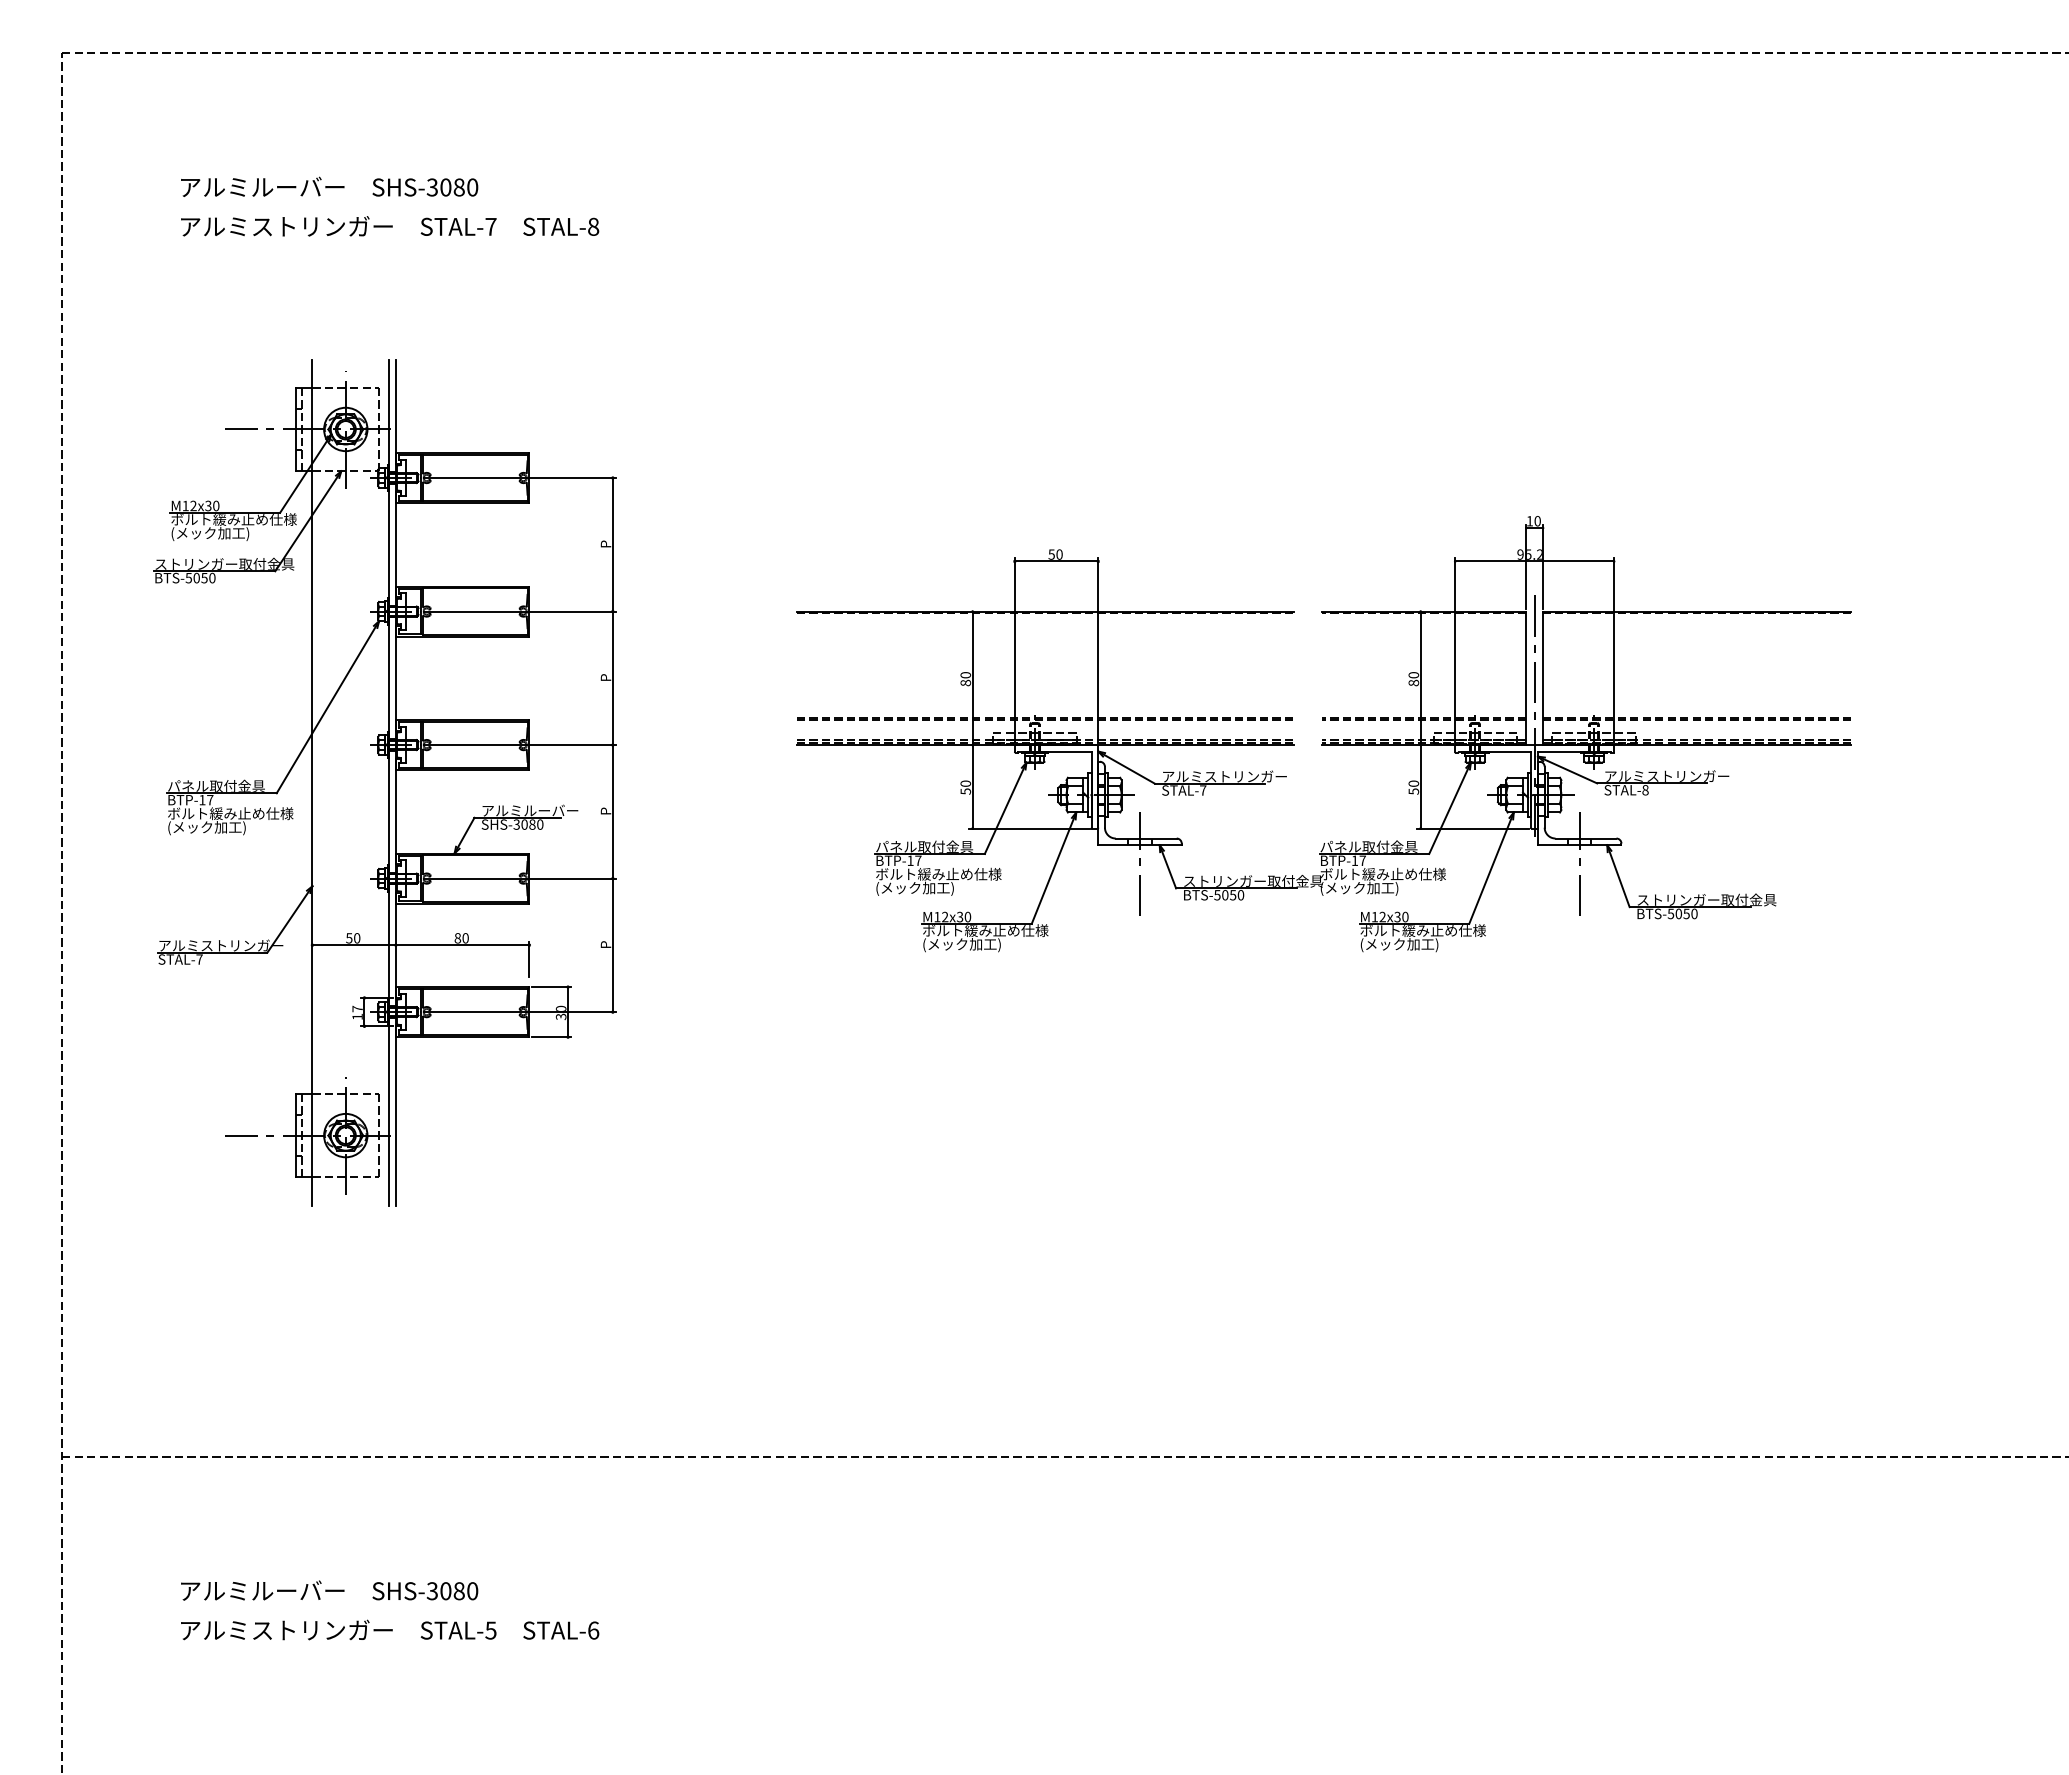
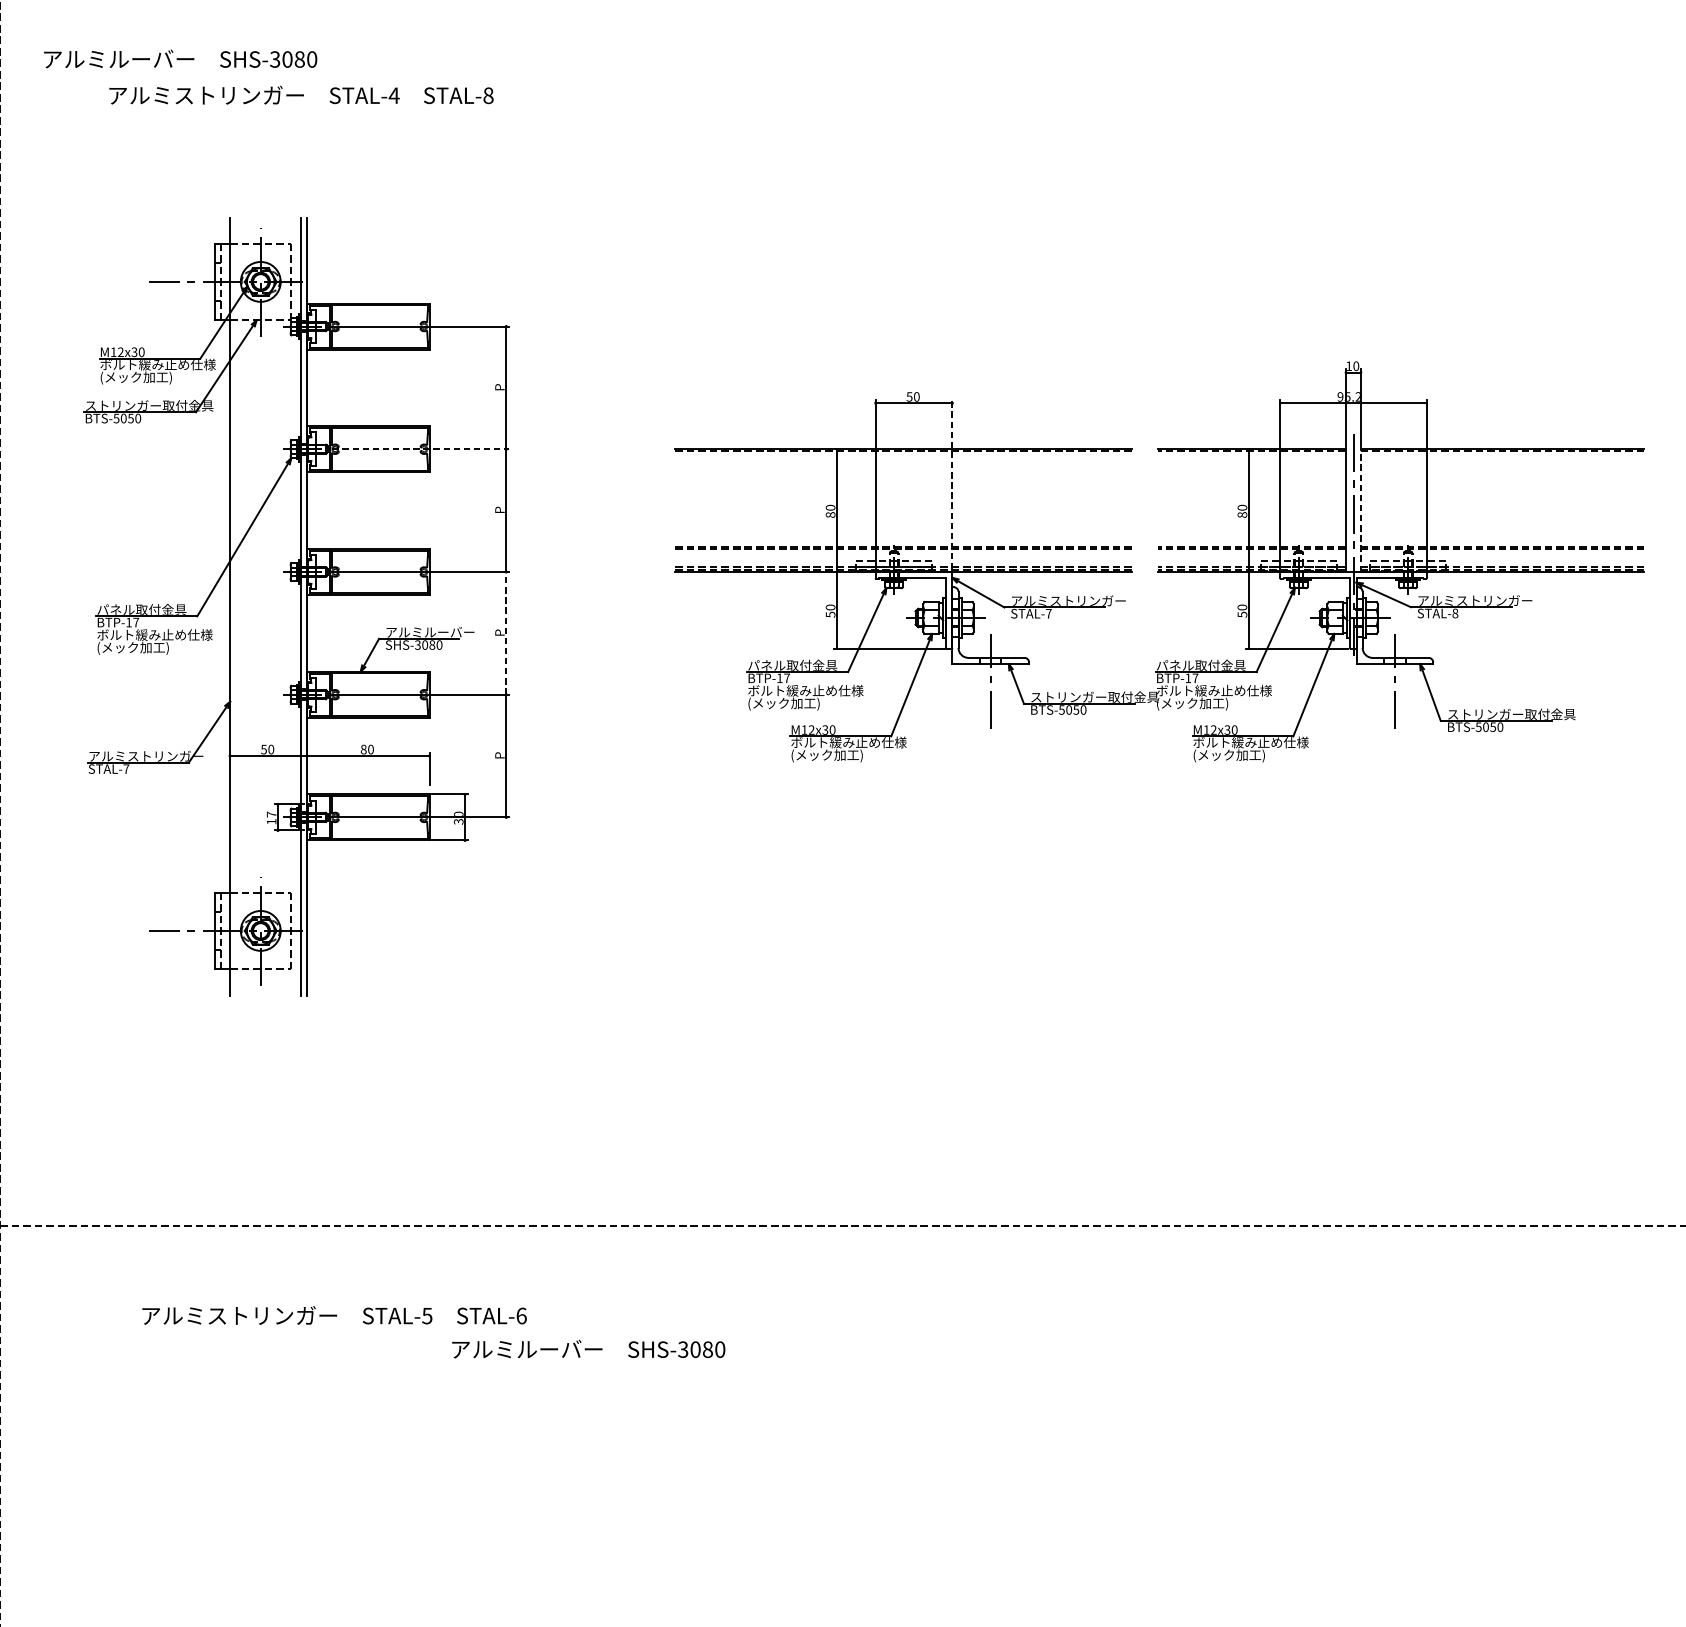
text: (329, 186) -> (180, 58), moved
text: (490, 226) -> (393, 95), STAL-7 -> STAL-4
line: (520, 611) -> (421, 449), solid -> dashed
line: (1098, 649) -> (952, 484), solid -> dashed
line: (1543, 678) -> (1361, 510), solid -> dashed
line: (612, 811) -> (505, 633), solid -> dashed
text: (329, 1590) -> (588, 1349), moved
text: (390, 1629) -> (334, 1315), moved

